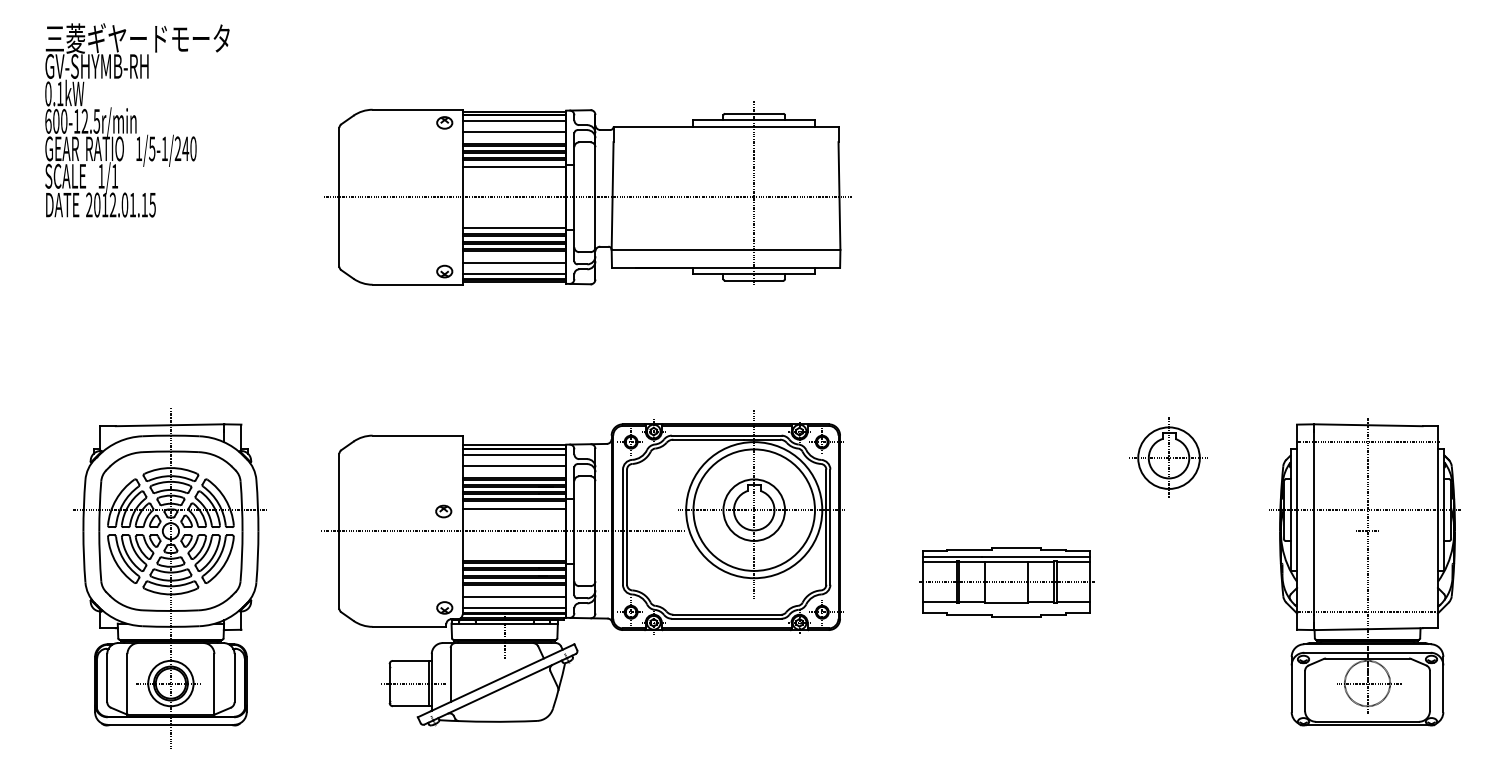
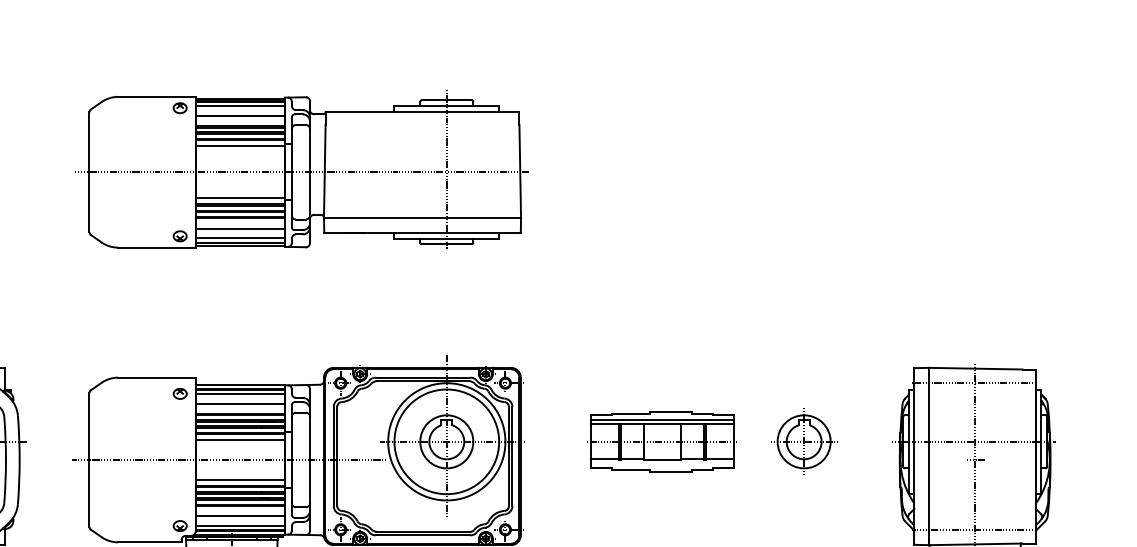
part: (1168, 457) -> (803, 441), moved
part: (443, 511) -> (179, 393), moved
line: (514, 553) -> (240, 479), added
part: (1006, 582) -> (662, 442), moved

